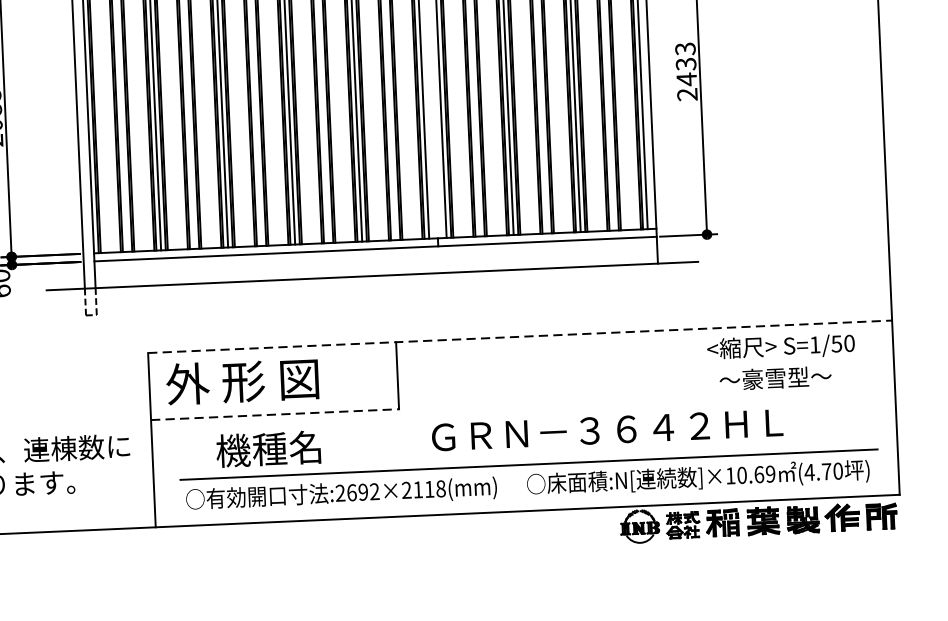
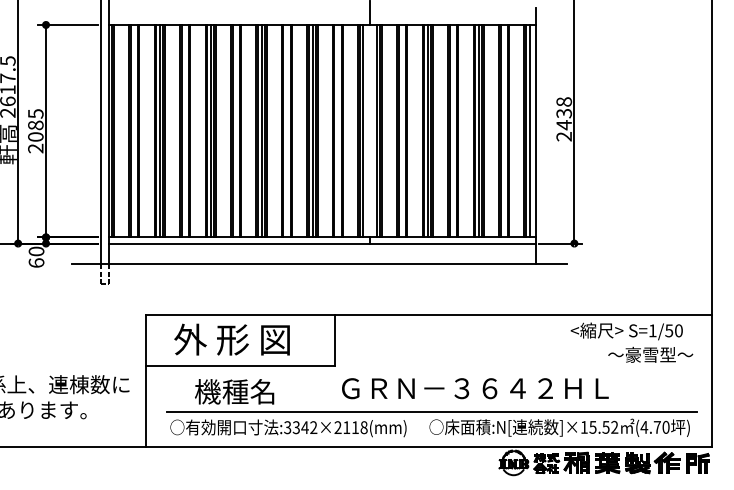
text: (684, 48) -> (563, 101), 2433 -> 2438
line: (520, 336) -> (429, 314), dashed -> solid
text: (775, 377) -> (650, 354), moved
text: (241, 381) -> (231, 339), moved
line: (276, 414) -> (241, 365), dashed -> solid
text: (607, 429) -> (475, 388), moved
text: (755, 473) -> (603, 426), ]×10.69 -> ]×15.52
text: (352, 492) -> (296, 427), :2692×2118(mm) -> :3342×2118(mm)

